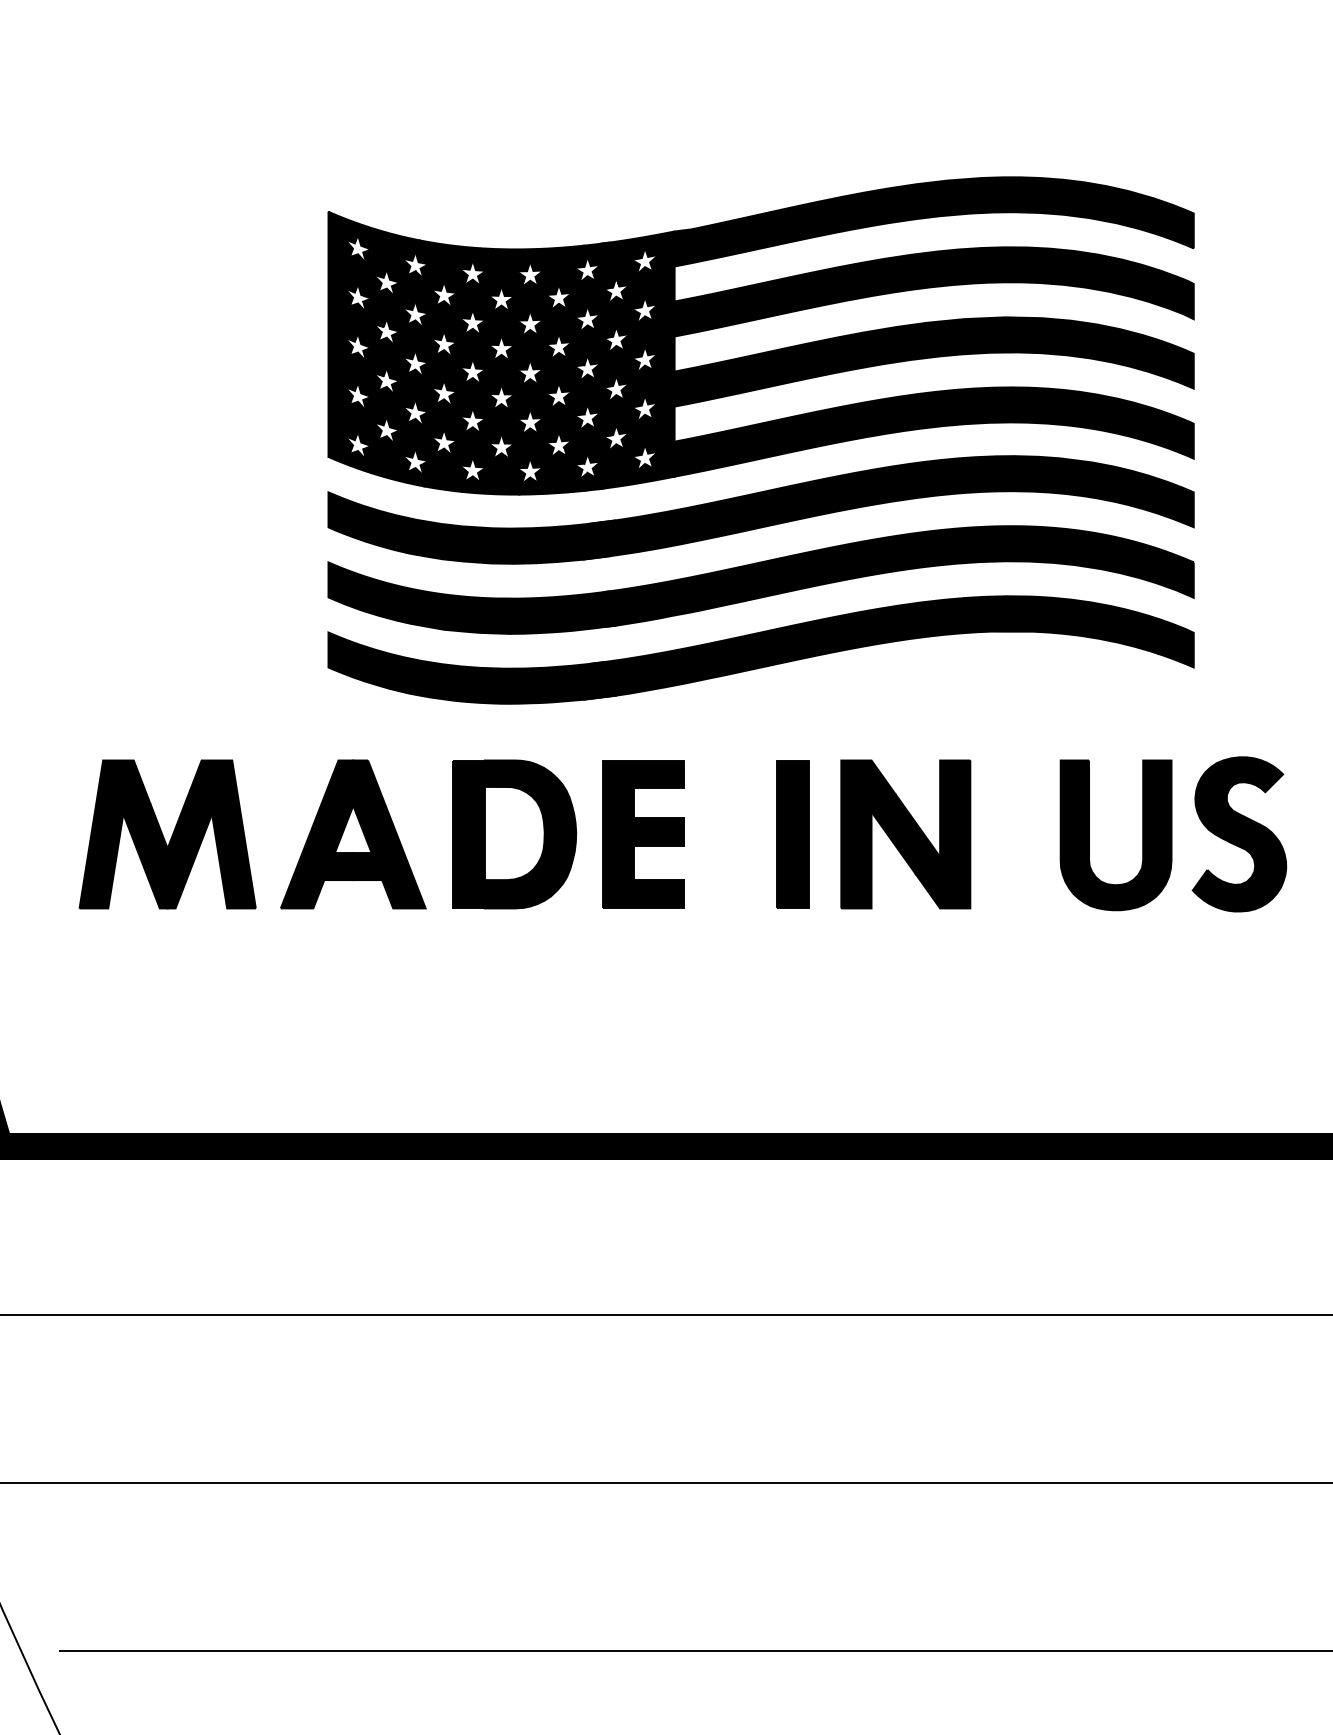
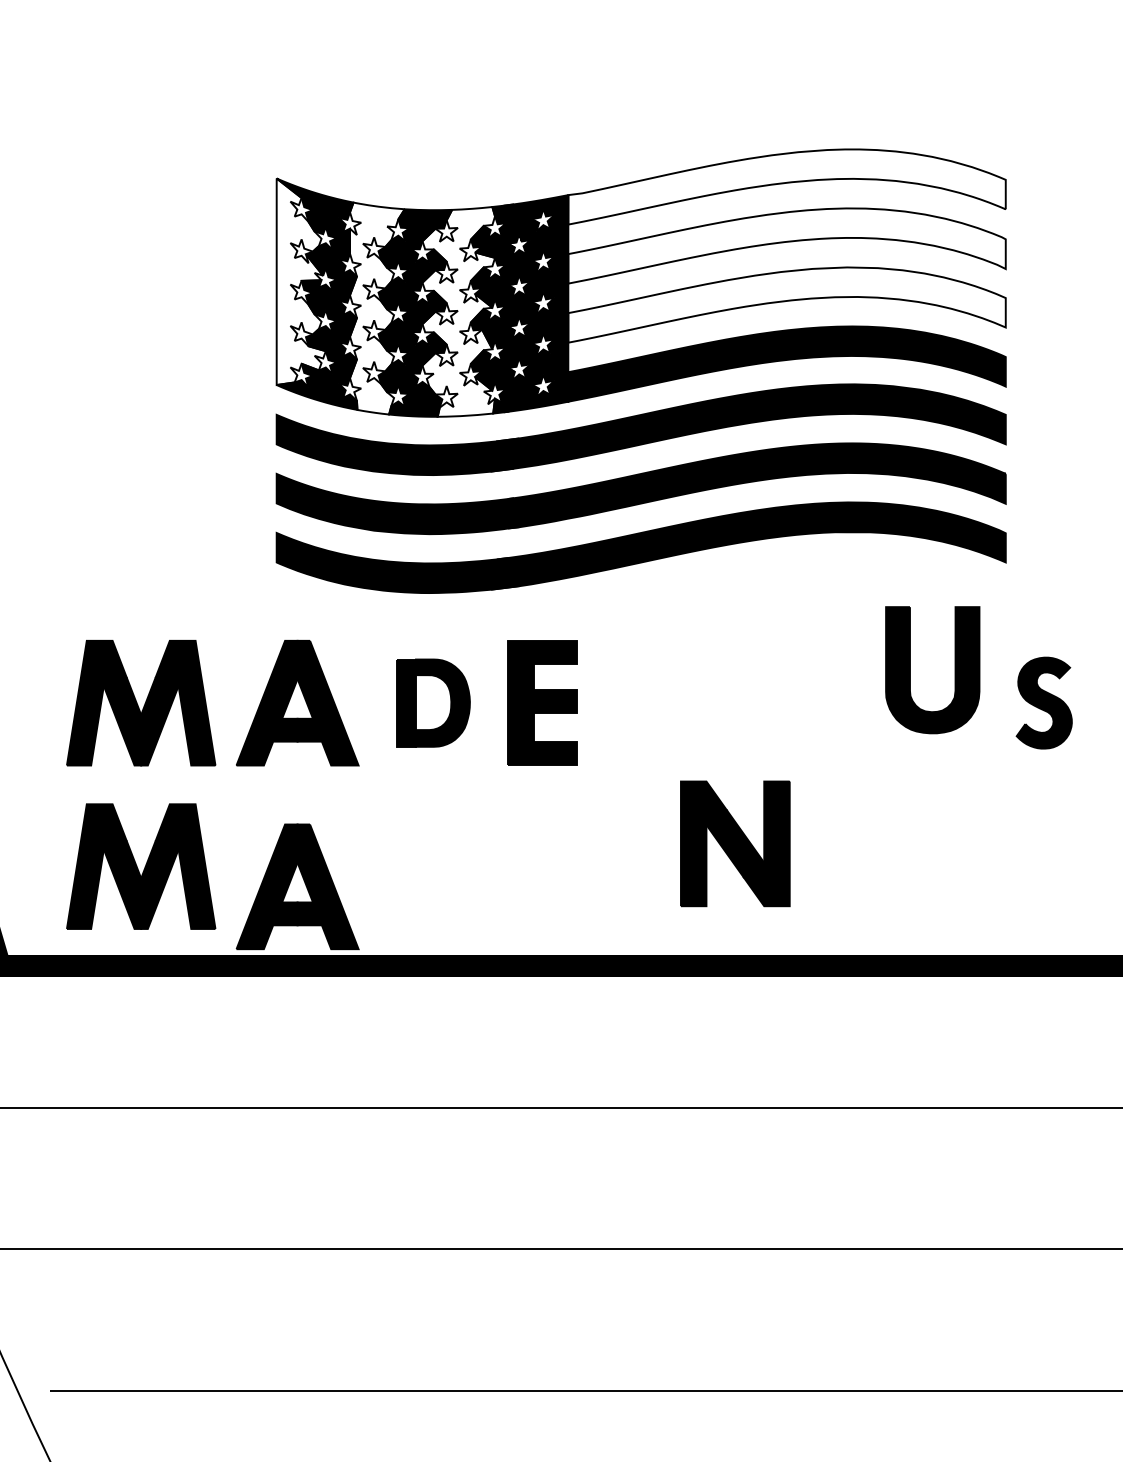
fill: (933, 221) -> (786, 186), removed
fill: (933, 291) -> (786, 245), removed
fill: (357, 333) -> (301, 281), removed
fill: (933, 361) -> (786, 304), removed
fill: (447, 365) -> (376, 308), removed
fill: (544, 369) -> (458, 311), removed
part: (514, 834) -> (433, 703), size x0.7
part: (792, 834) -> (667, 703), removed
part: (905, 834) -> (735, 843), moved
part: (1239, 834) -> (1044, 703), size x0.7
part: (1089, 835) -> (910, 670), moved
part: (167, 1028) -> (141, 866), added
part: (353, 1052) -> (297, 886), added

